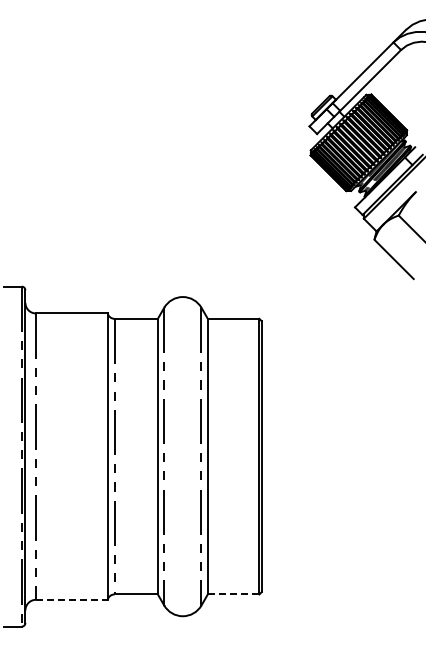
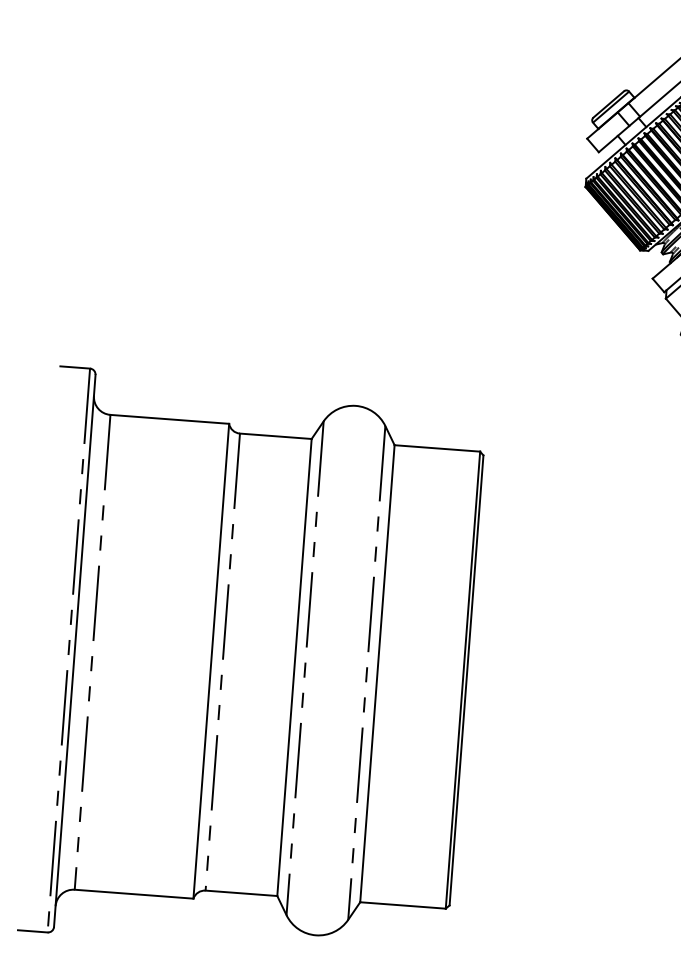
line: (233, 594) -> (402, 905), dashed -> solid
line: (71, 599) -> (133, 893), dashed -> solid

